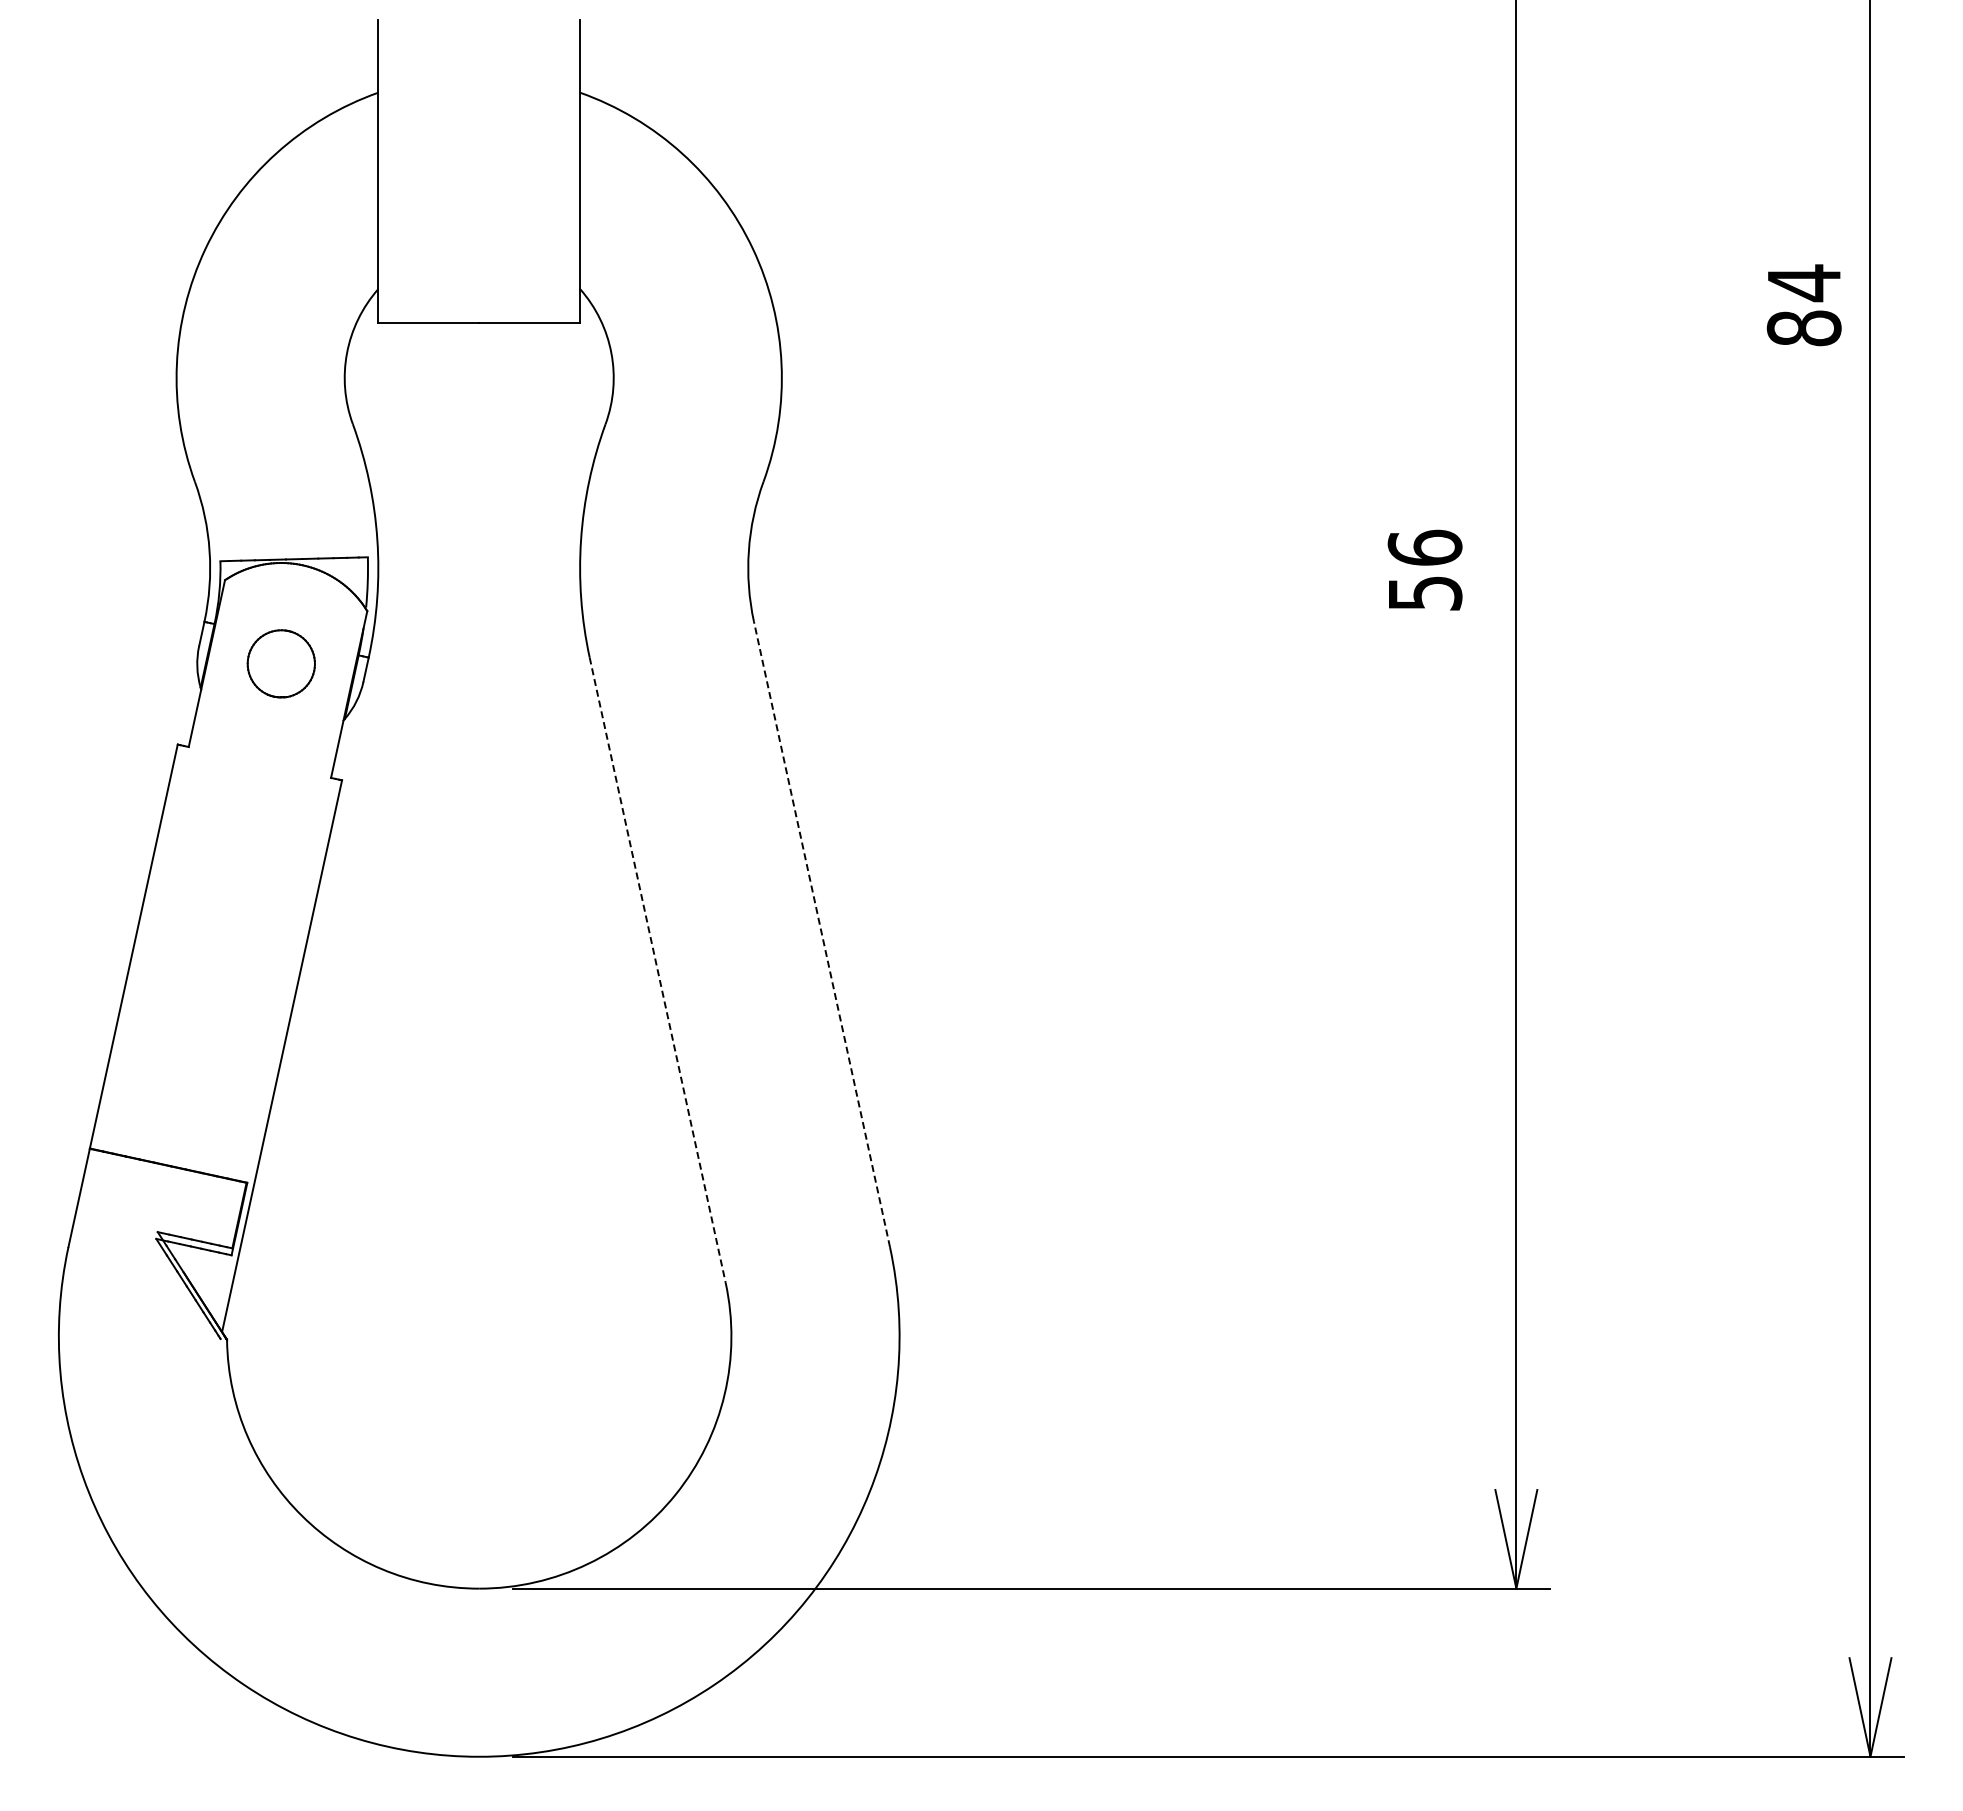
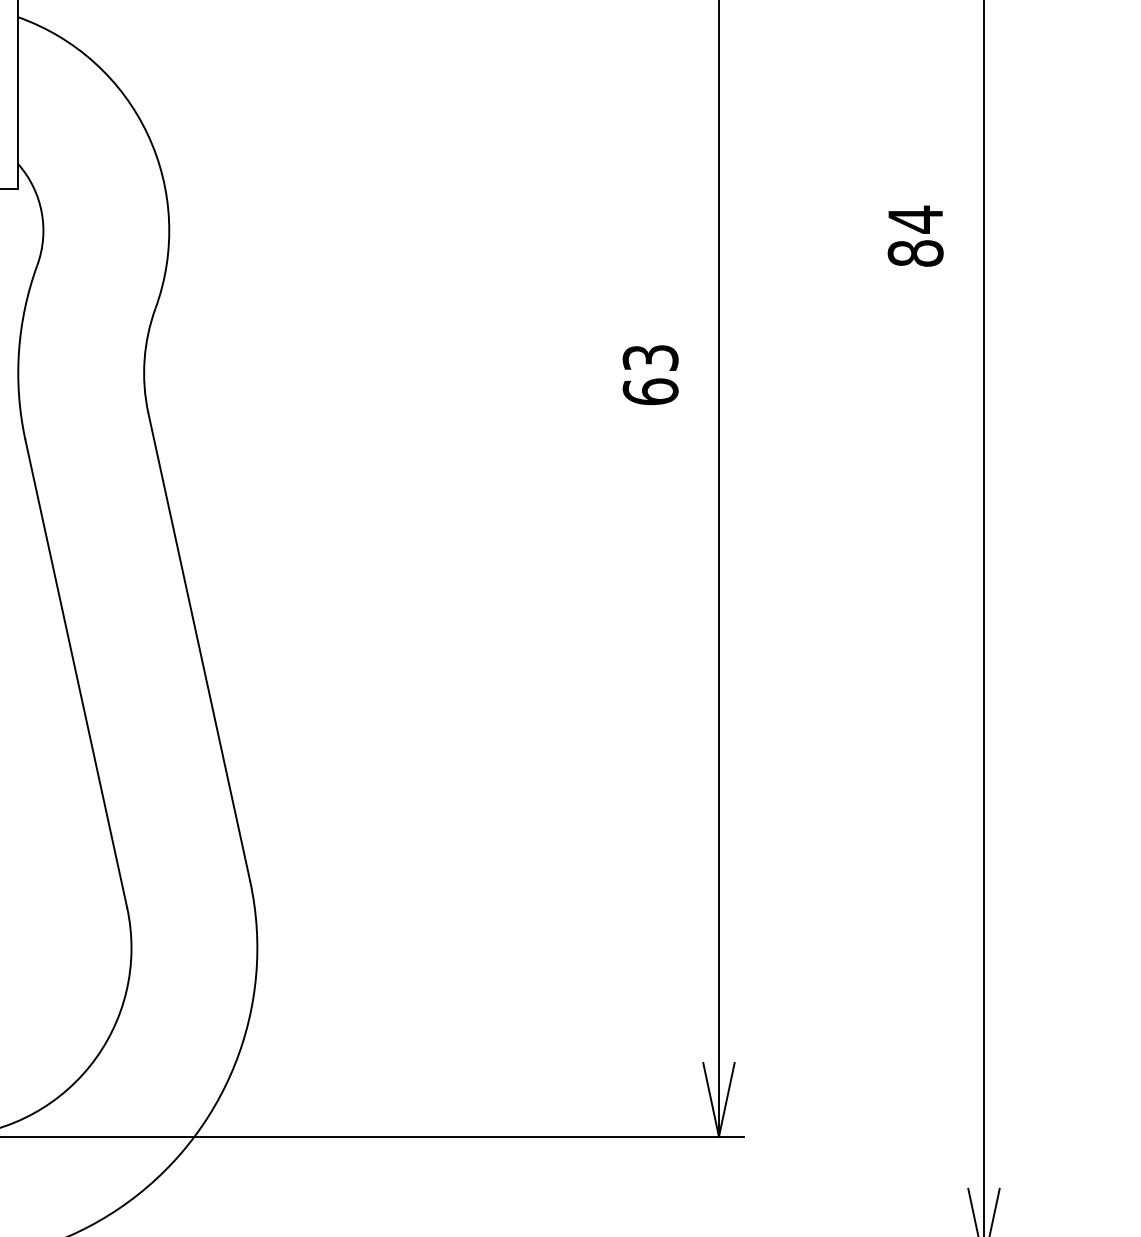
text: (1803, 305) -> (915, 236), moved
text: (1424, 569) -> (650, 374), 56 -> 63
line: (822, 934) -> (199, 647), dashed -> solid
line: (657, 970) -> (76, 674), dashed -> solid

